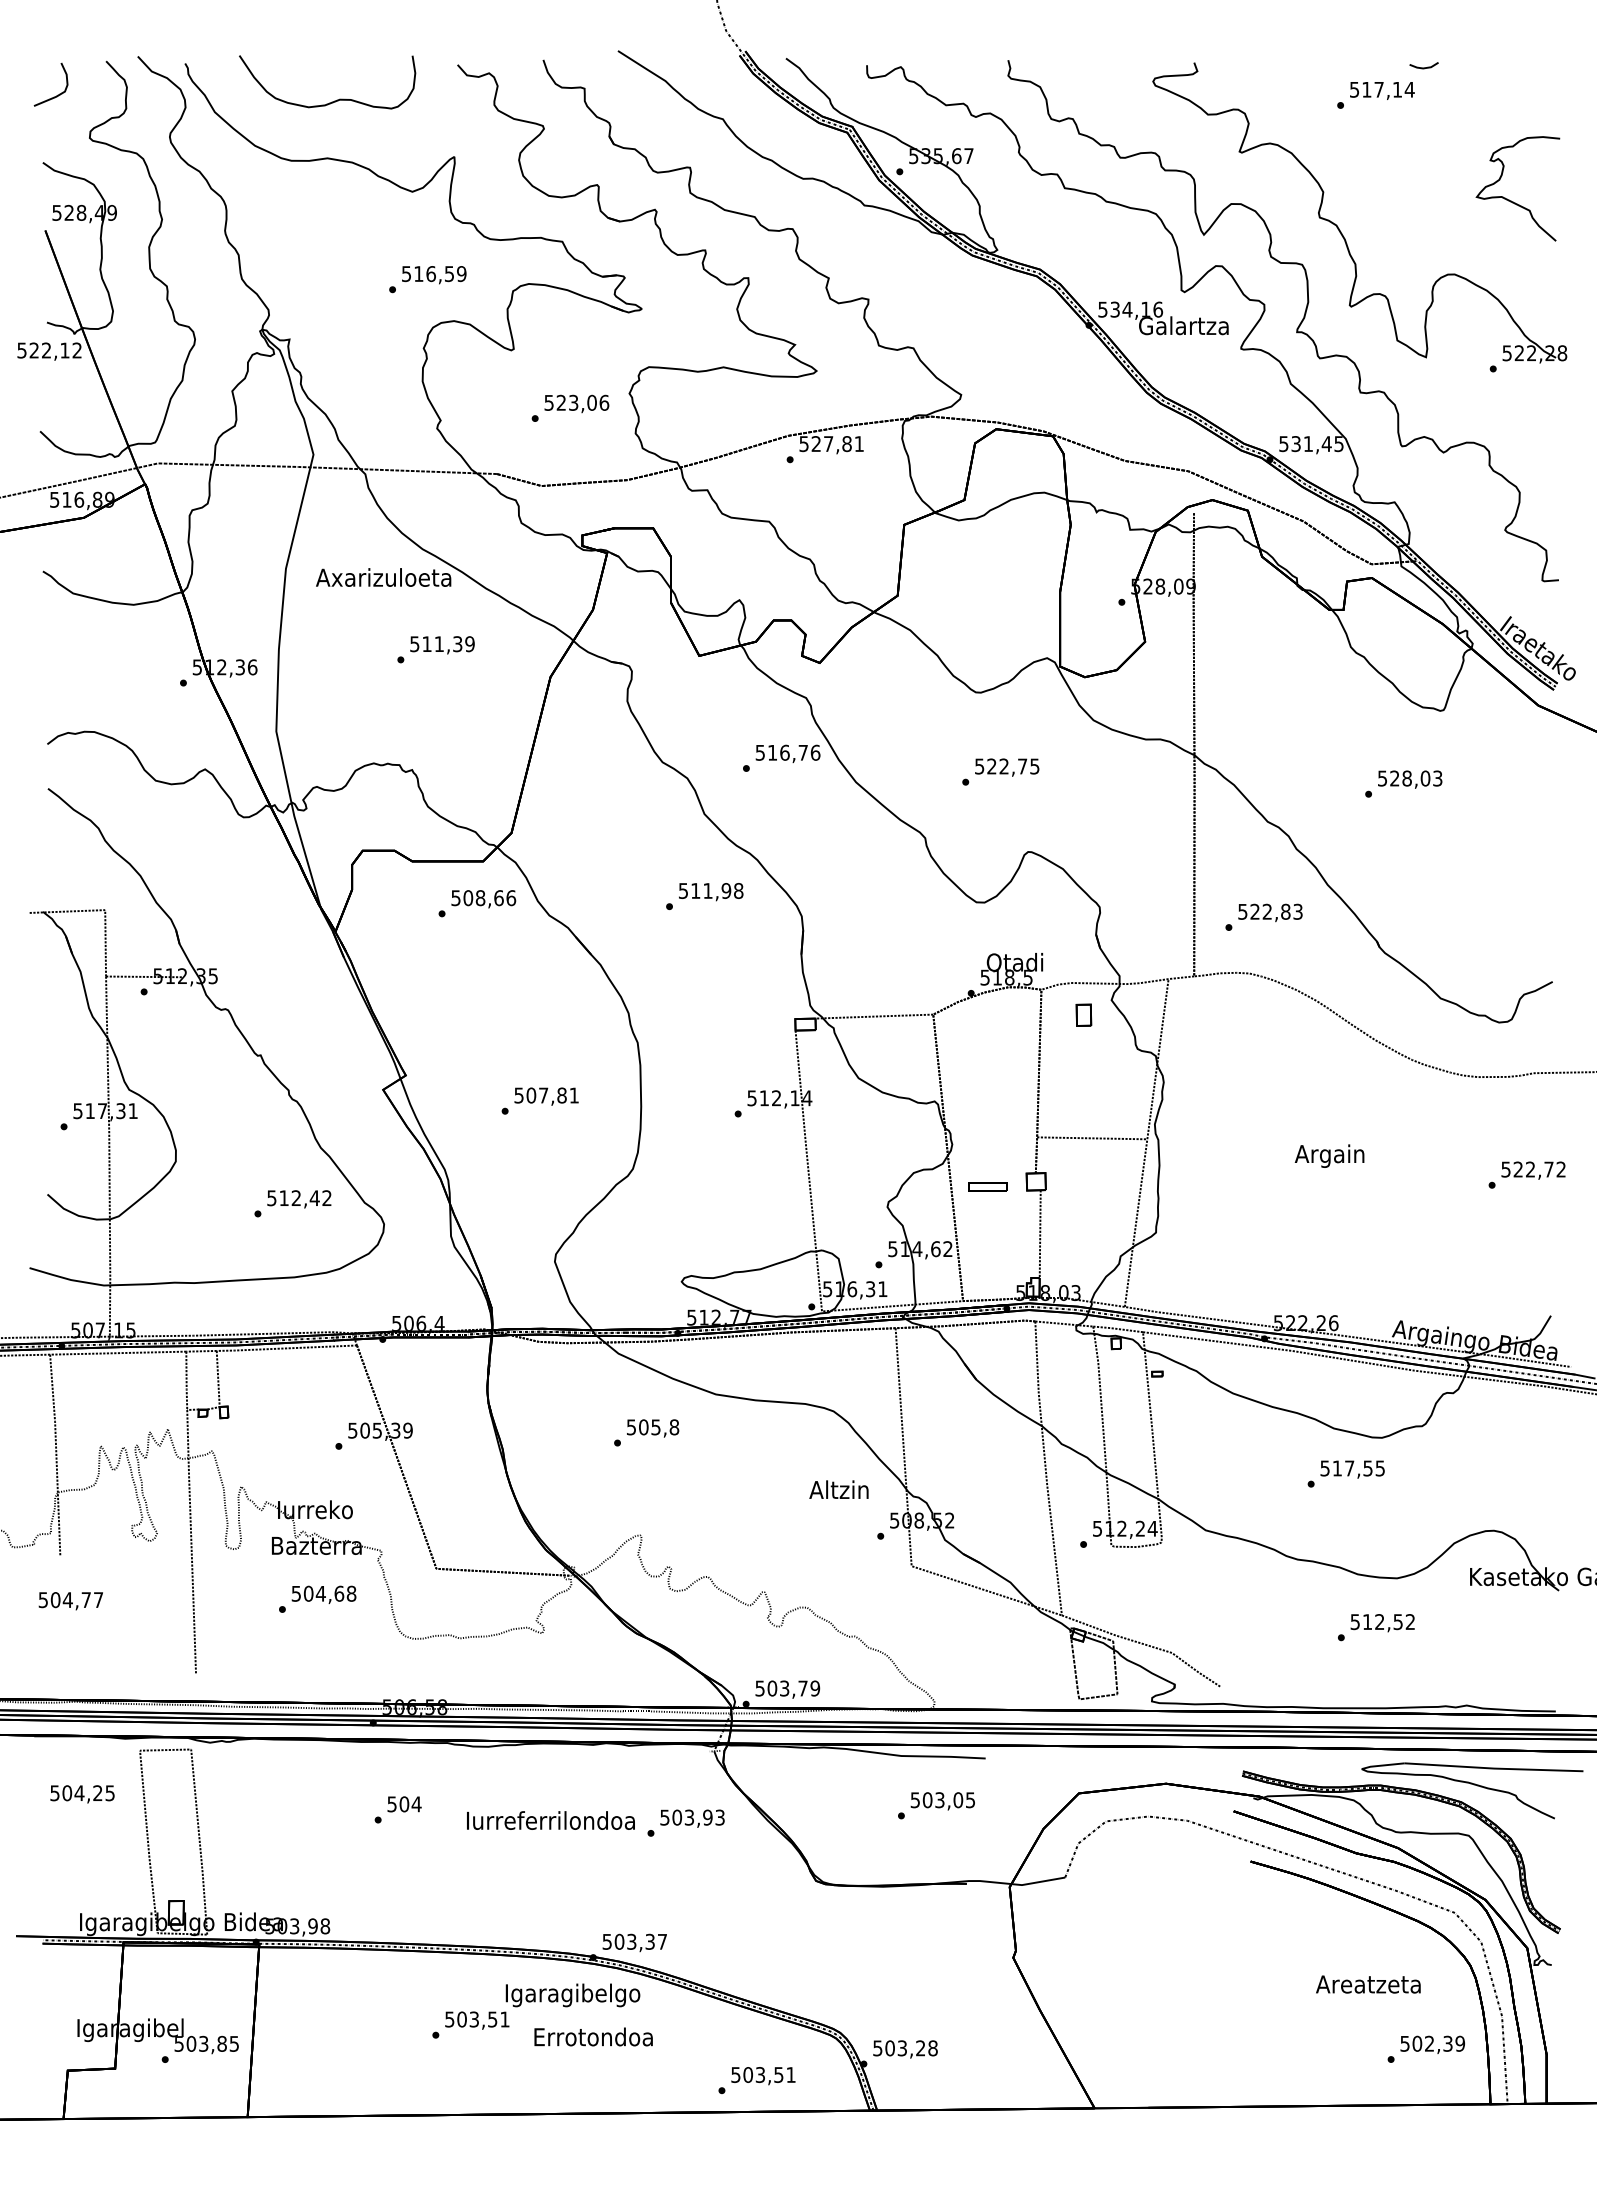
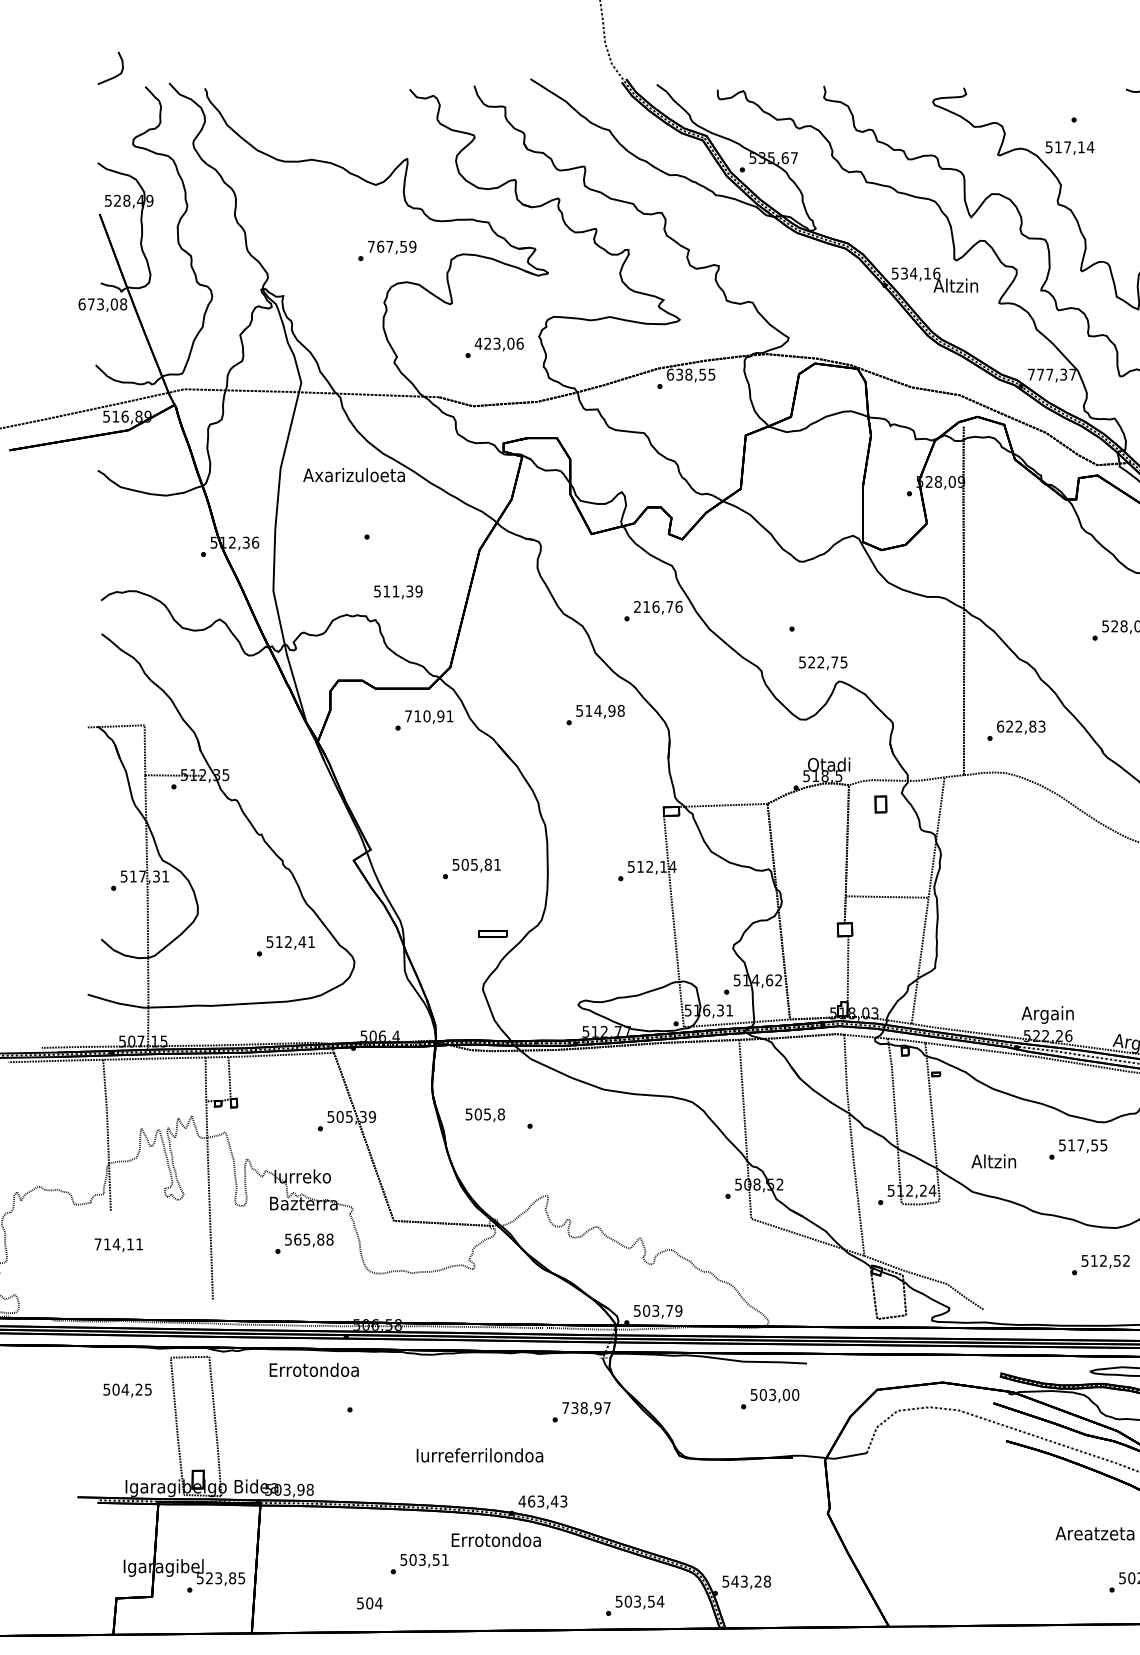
text: (1382, 90) -> (1070, 147), moved
curve: (56, 95) -> (114, 76), moved
curve: (334, 100) -> (317, 116), removed
text: (418, 274) -> (380, 247), 516,59 -> 767,59
text: (1183, 325) -> (955, 285), Galartza -> Altzin
text: (49, 350) -> (102, 304), 522,12 -> 673,08
text: (549, 402) -> (478, 343), 523,06 -> 423,06
text: (831, 444) -> (691, 375), 527,81 -> 638,55
text: (1311, 444) -> (1052, 375), 531,45 -> 777,37
text: (442, 645) -> (398, 592), moved
text: (759, 752) -> (636, 606), 516,76 -> 216,76
text: (1007, 767) -> (823, 663), moved
text: (707, 890) -> (597, 710), 511,98 -> 514,98
text: (483, 898) -> (429, 716), 508,66 -> 710,91
text: (1242, 911) -> (1000, 726), 522,83 -> 622,83
text: (543, 1095) -> (474, 864), 507,81 -> 505,81
text: (1329, 1155) -> (1047, 1014), moved
part: (987, 1186) -> (492, 933), moved
text: (326, 1197) -> (311, 941), 512,42 -> 512,41
text: (653, 1428) -> (485, 1115), moved
text: (838, 1489) -> (993, 1161), moved
text: (324, 1593) -> (309, 1239), 504,68 -> 565,88
text: (70, 1600) -> (118, 1244), 504,77 -> 714,11
text: (970, 1800) -> (795, 1395), 503,05 -> 503,00
text: (404, 1804) -> (369, 1603), moved
text: (692, 1817) -> (586, 1407), 503,93 -> 738,97
text: (550, 1820) -> (479, 1455), moved
text: (634, 1941) -> (542, 1501), 503,37 -> 463,43
text: (572, 1995) -> (496, 1541), Igaragibelgo -> Errotondoa
text: (593, 2036) -> (314, 1369), moved
text: (191, 2043) -> (209, 1577), 503,85 -> 523,85
text: (890, 2048) -> (735, 1581), 503,28 -> 543,28
text: (791, 2074) -> (660, 1601), 503,51 -> 503,54

